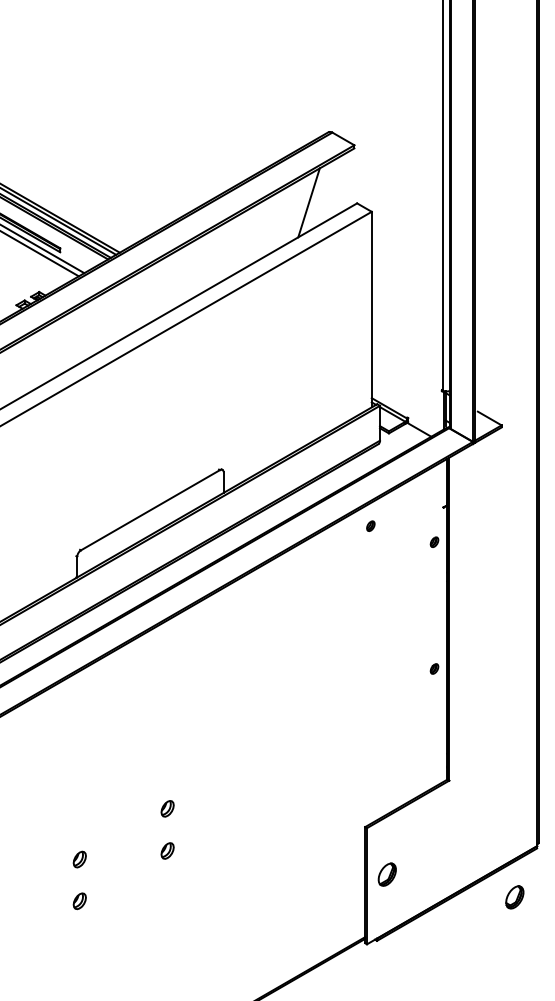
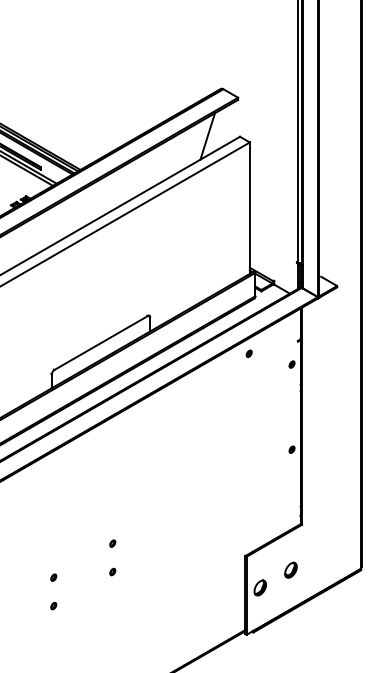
part: (167, 808) -> (112, 543), size x0.62
part: (167, 850) -> (112, 571), size x0.62
part: (79, 859) -> (53, 577), size x0.62
part: (514, 896) -> (290, 569), moved
part: (79, 902) -> (53, 606), size x0.62

